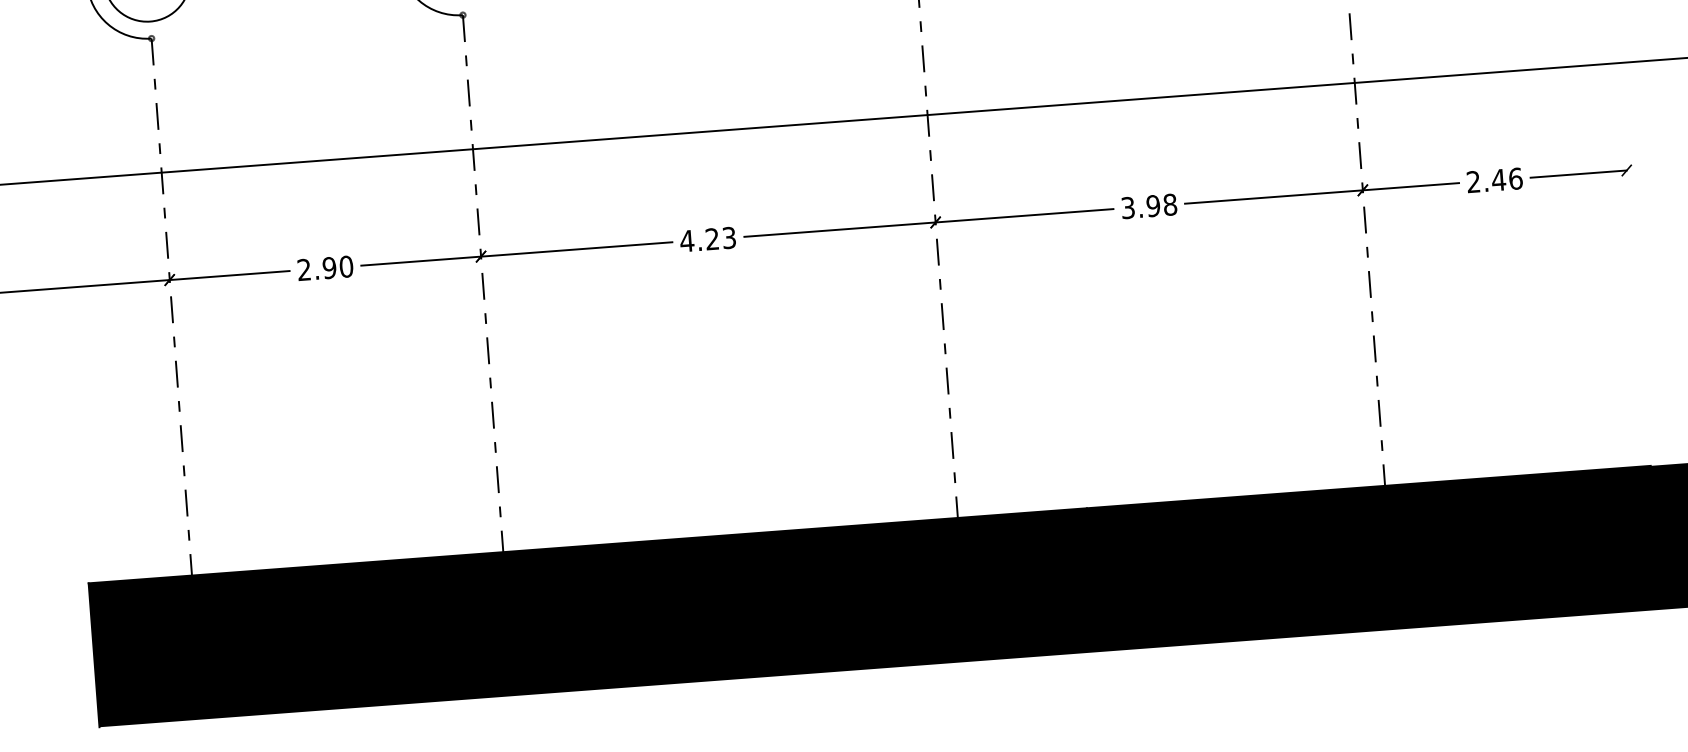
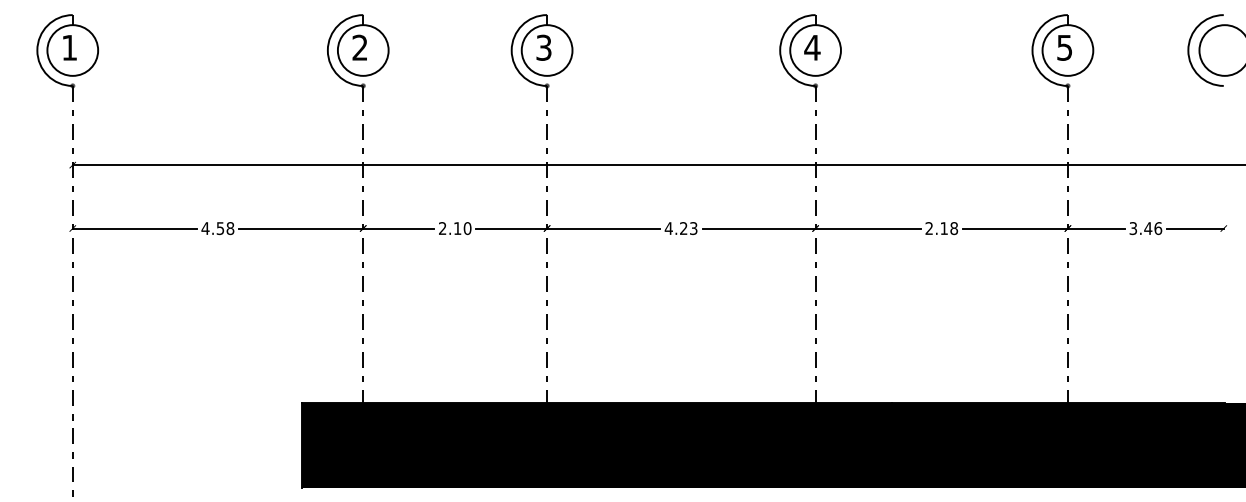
text: (1473, 181) -> (1133, 228), 2.46 -> 3.46
text: (1140, 206) -> (936, 228), 3.98 -> 2.18
text: (329, 267) -> (457, 228), 2.90 -> 2.10

